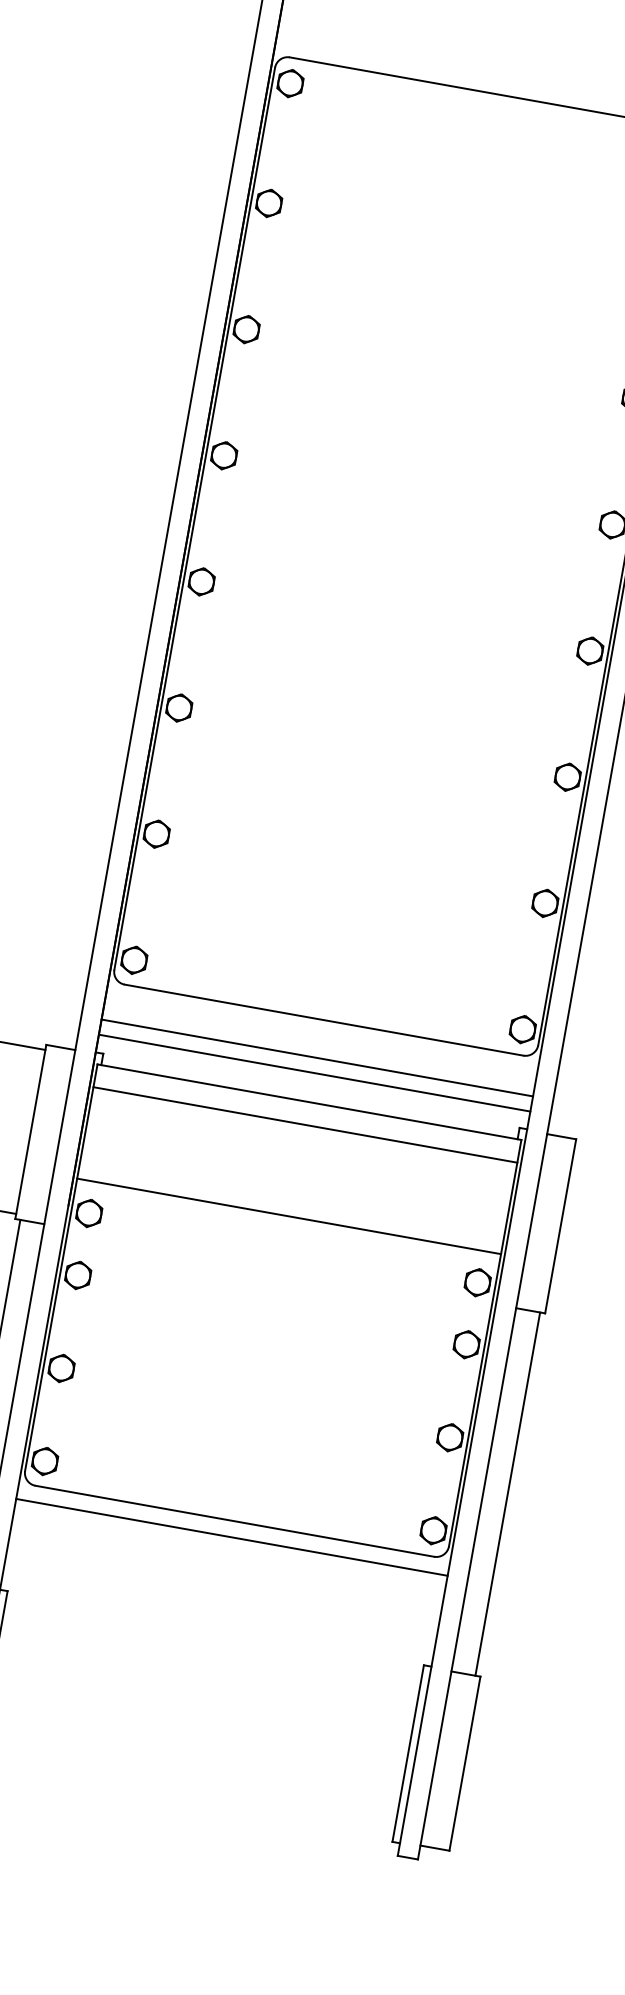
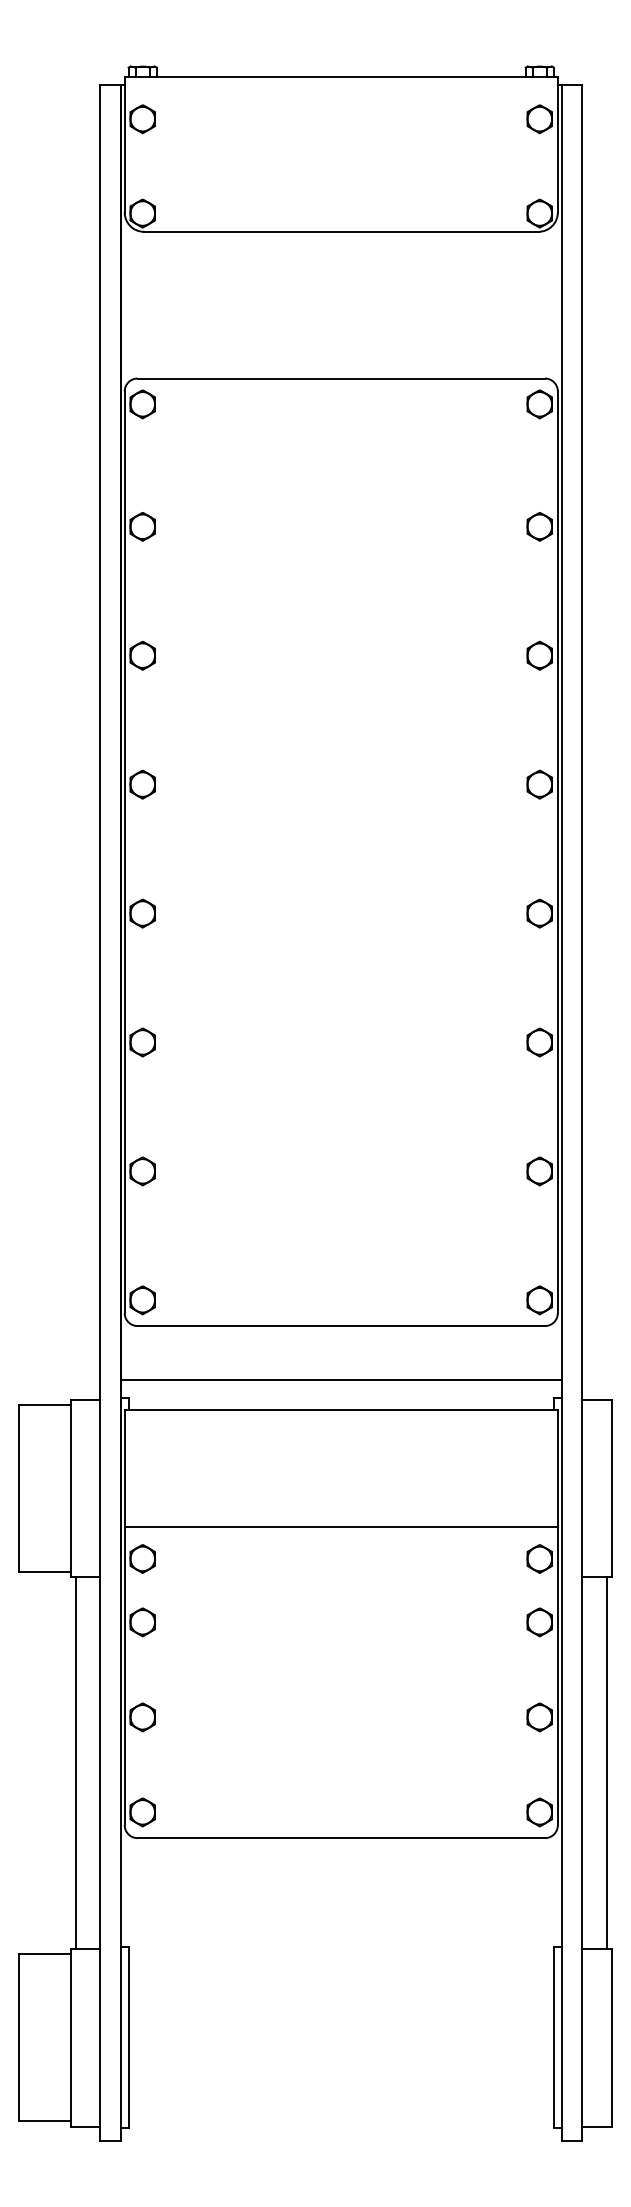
line: (316, 1057) -> (340, 1364), removed
line: (304, 1125) -> (340, 1433), removed
line: (231, 1537) -> (340, 1854), removed

